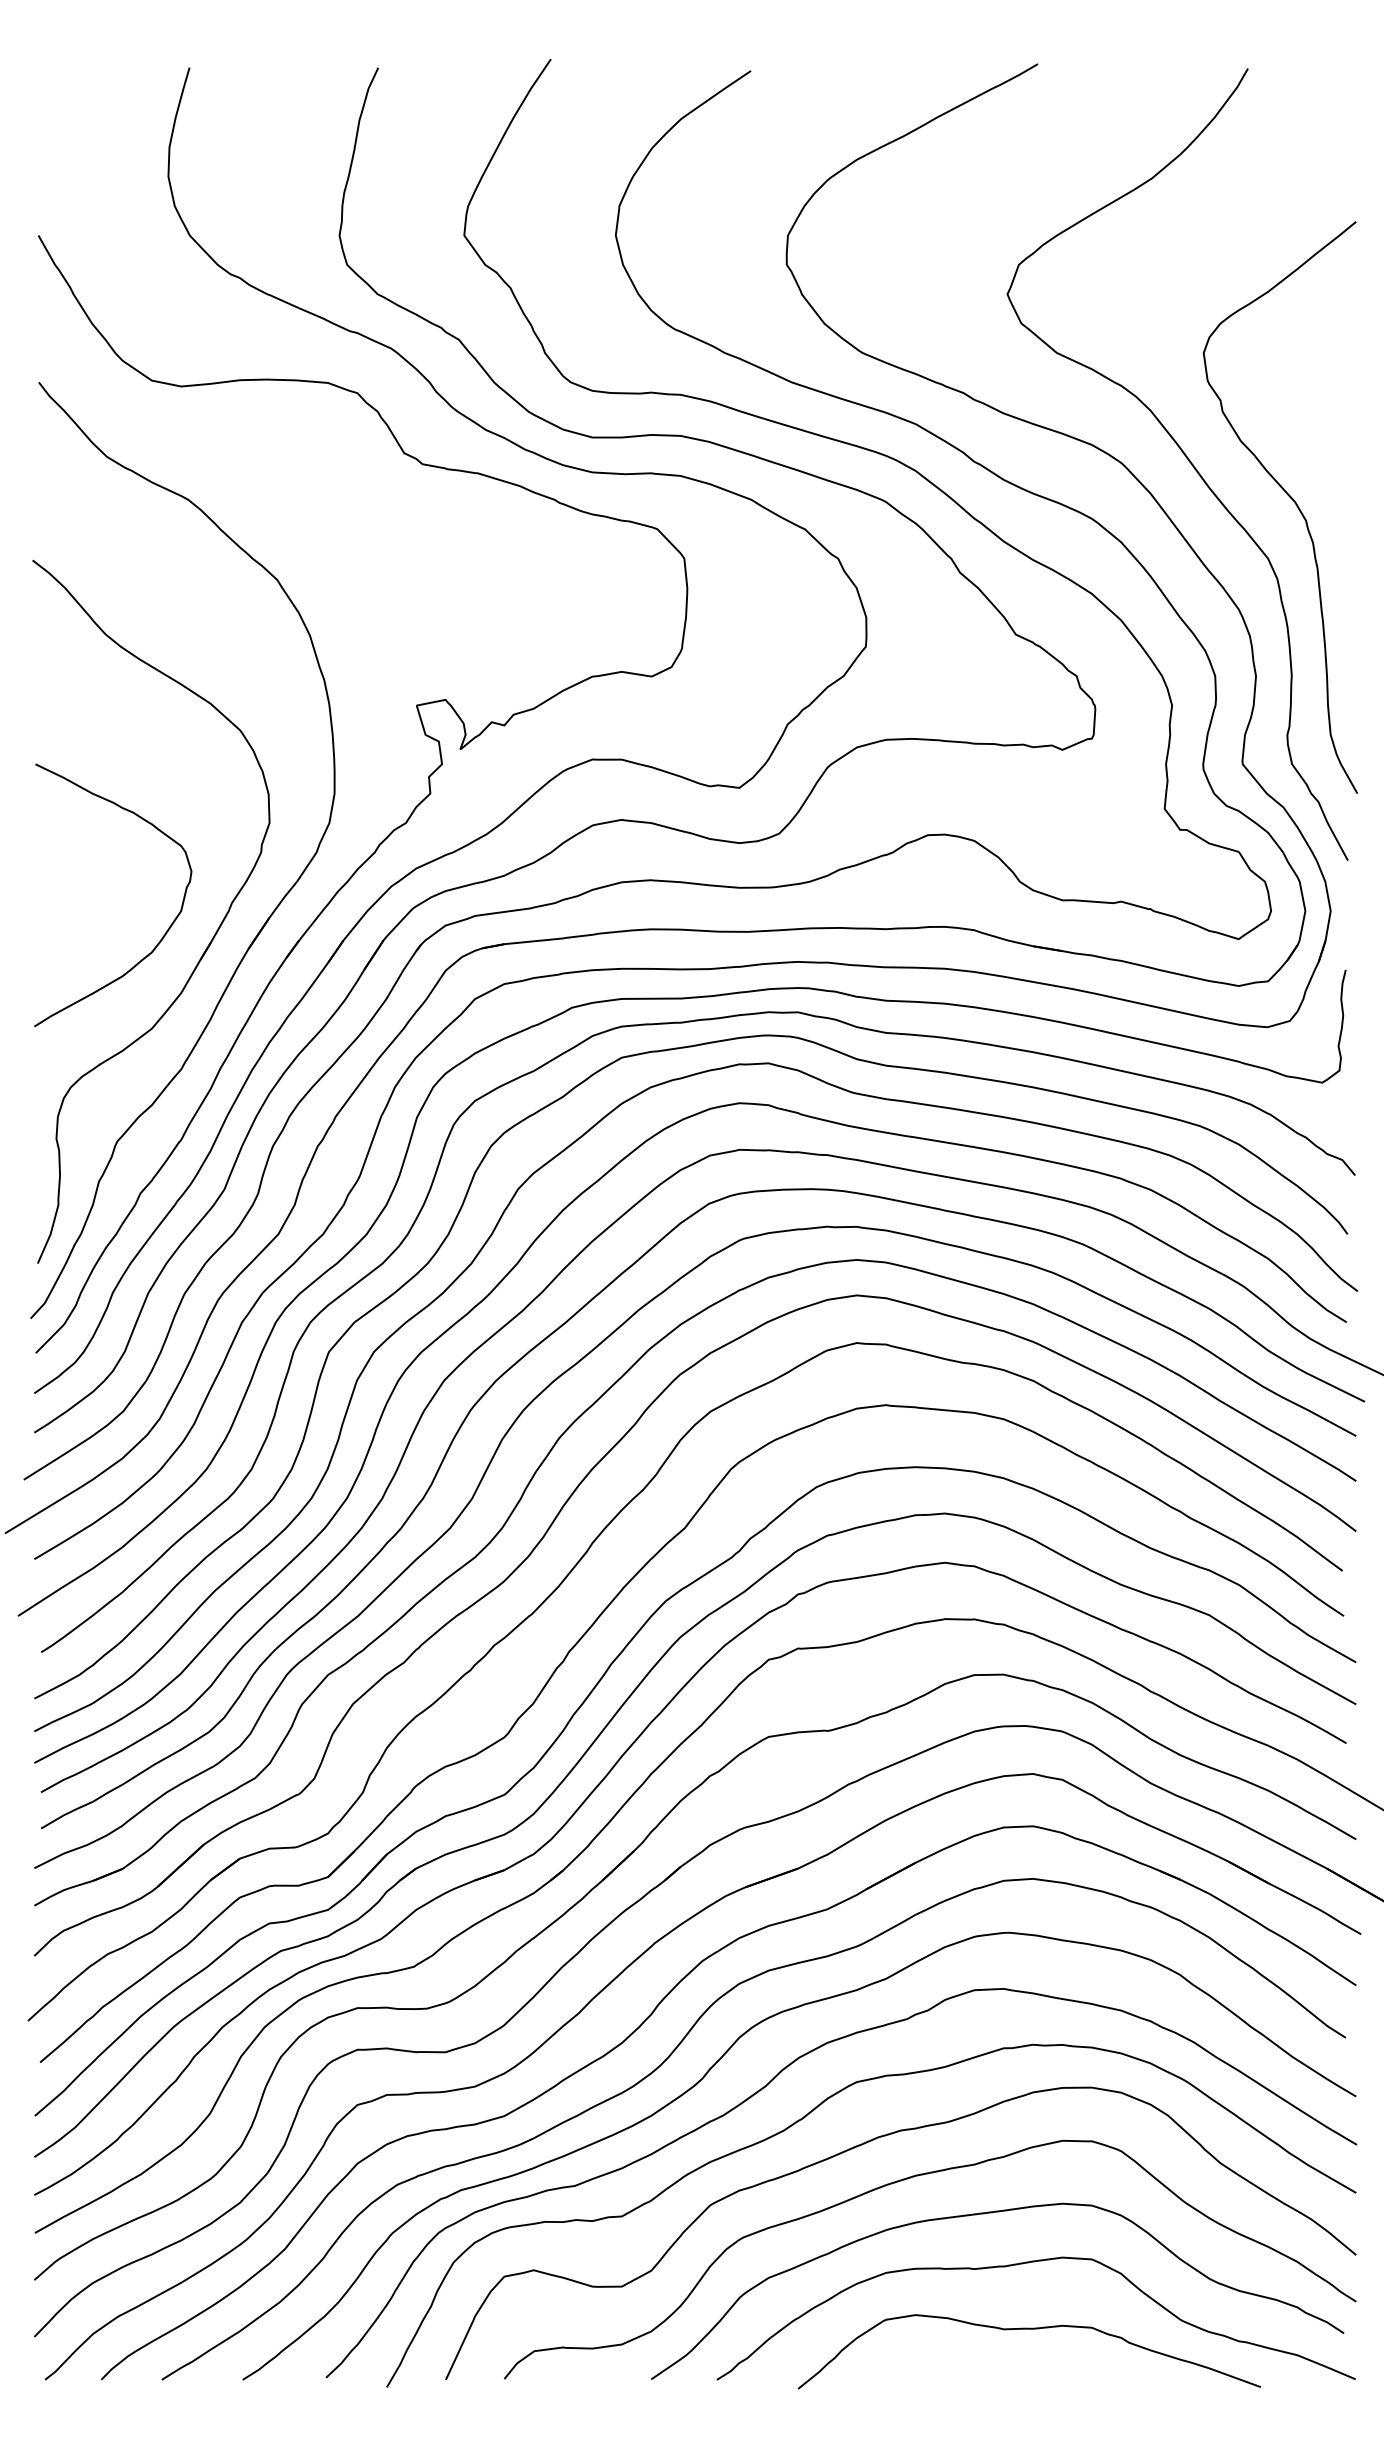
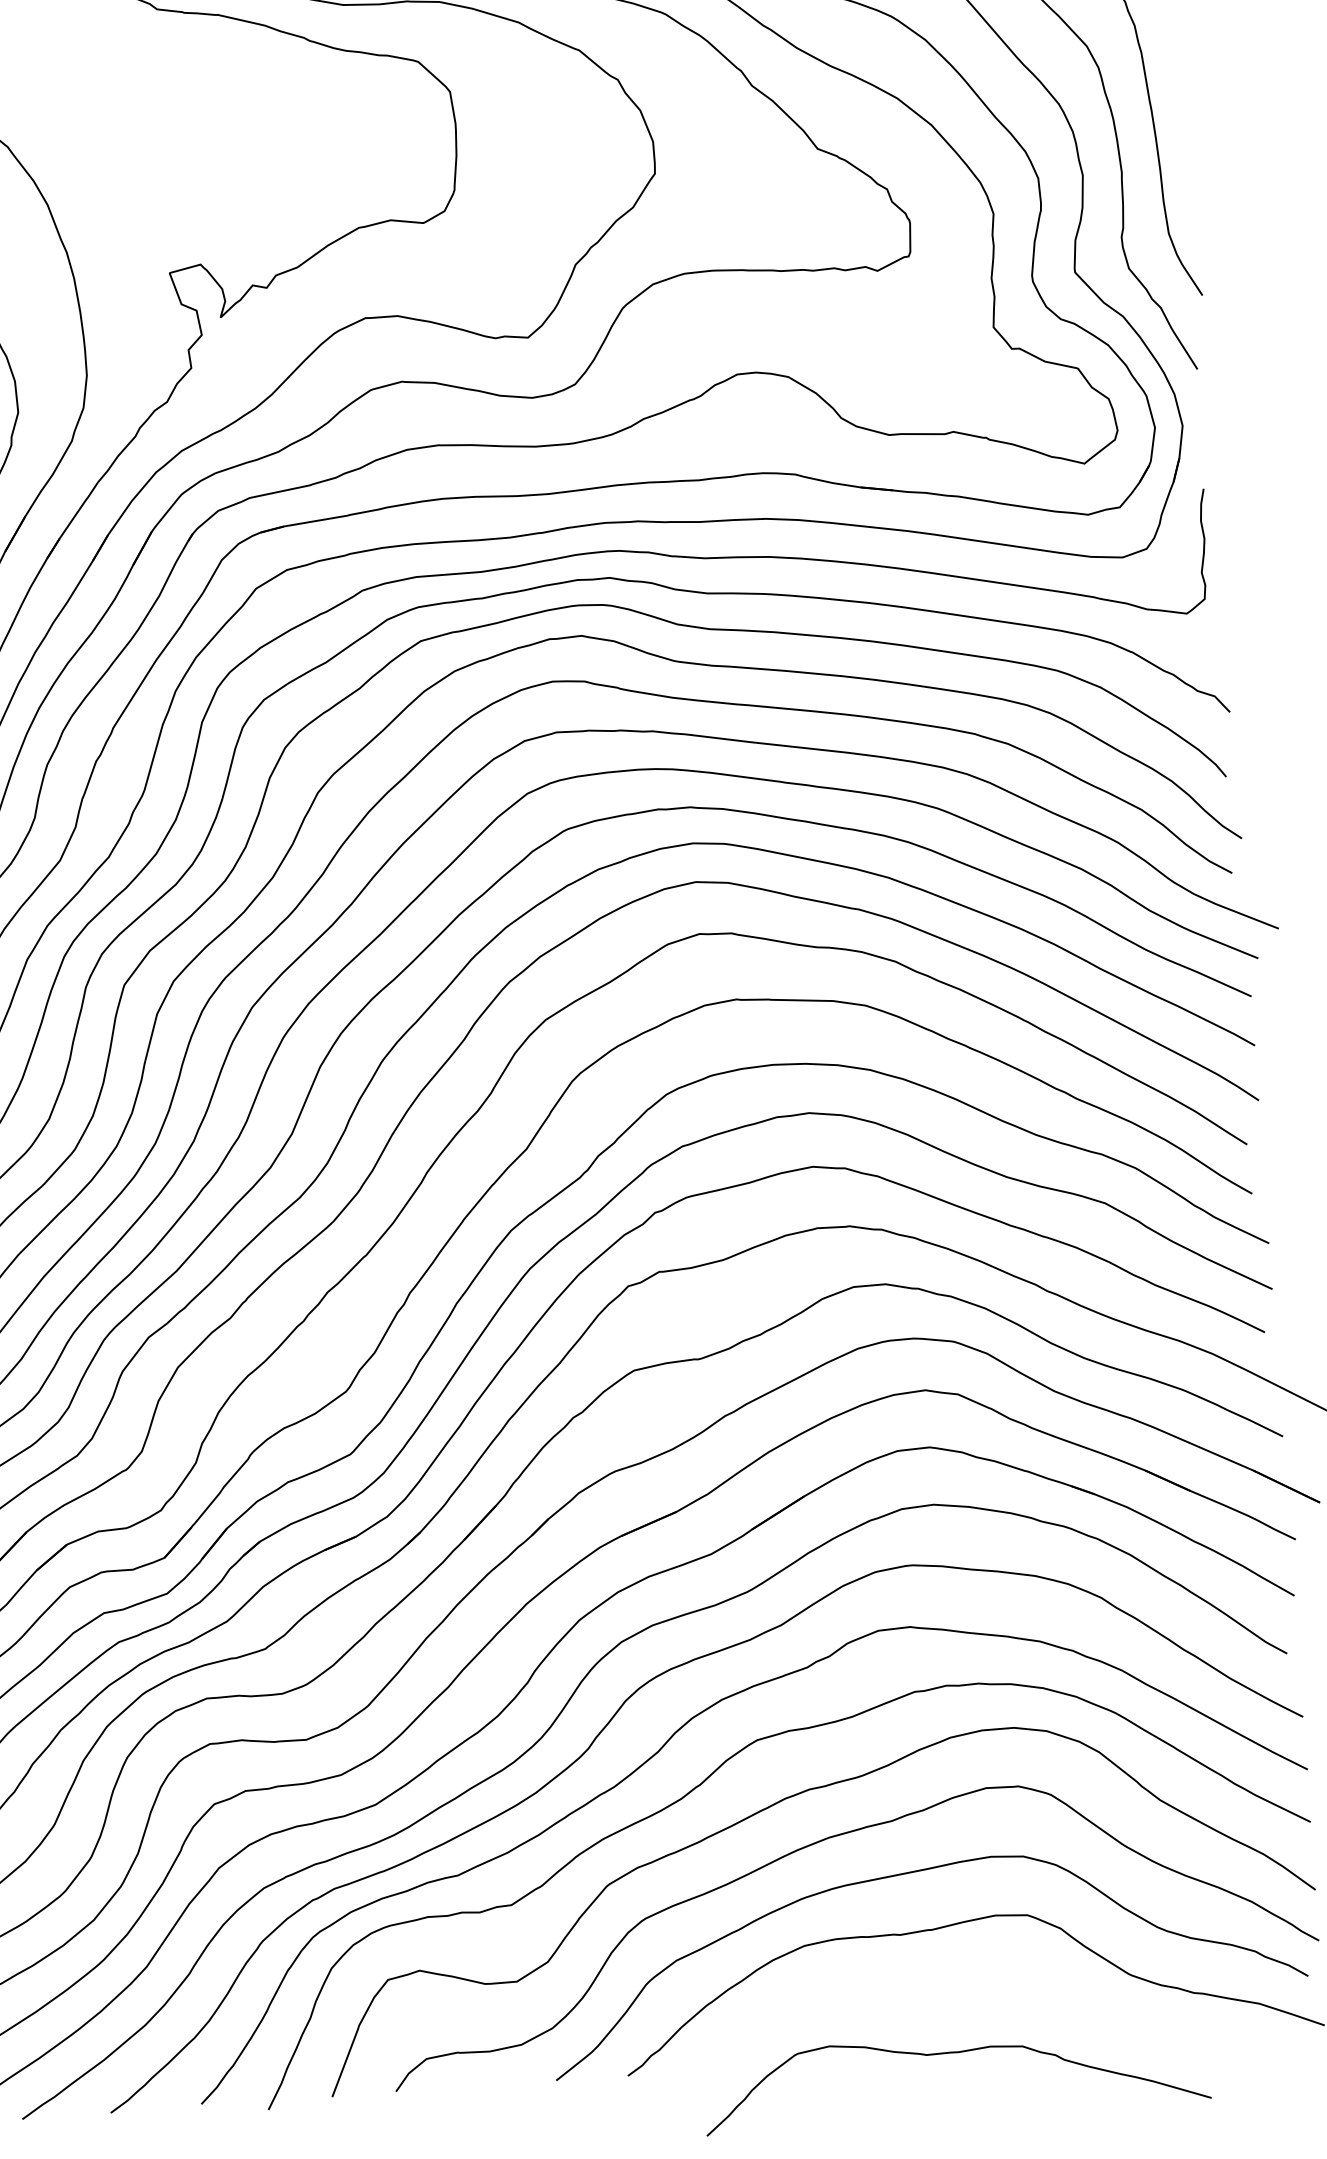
curve: (1028, 2329) -> (953, 2053), moved

